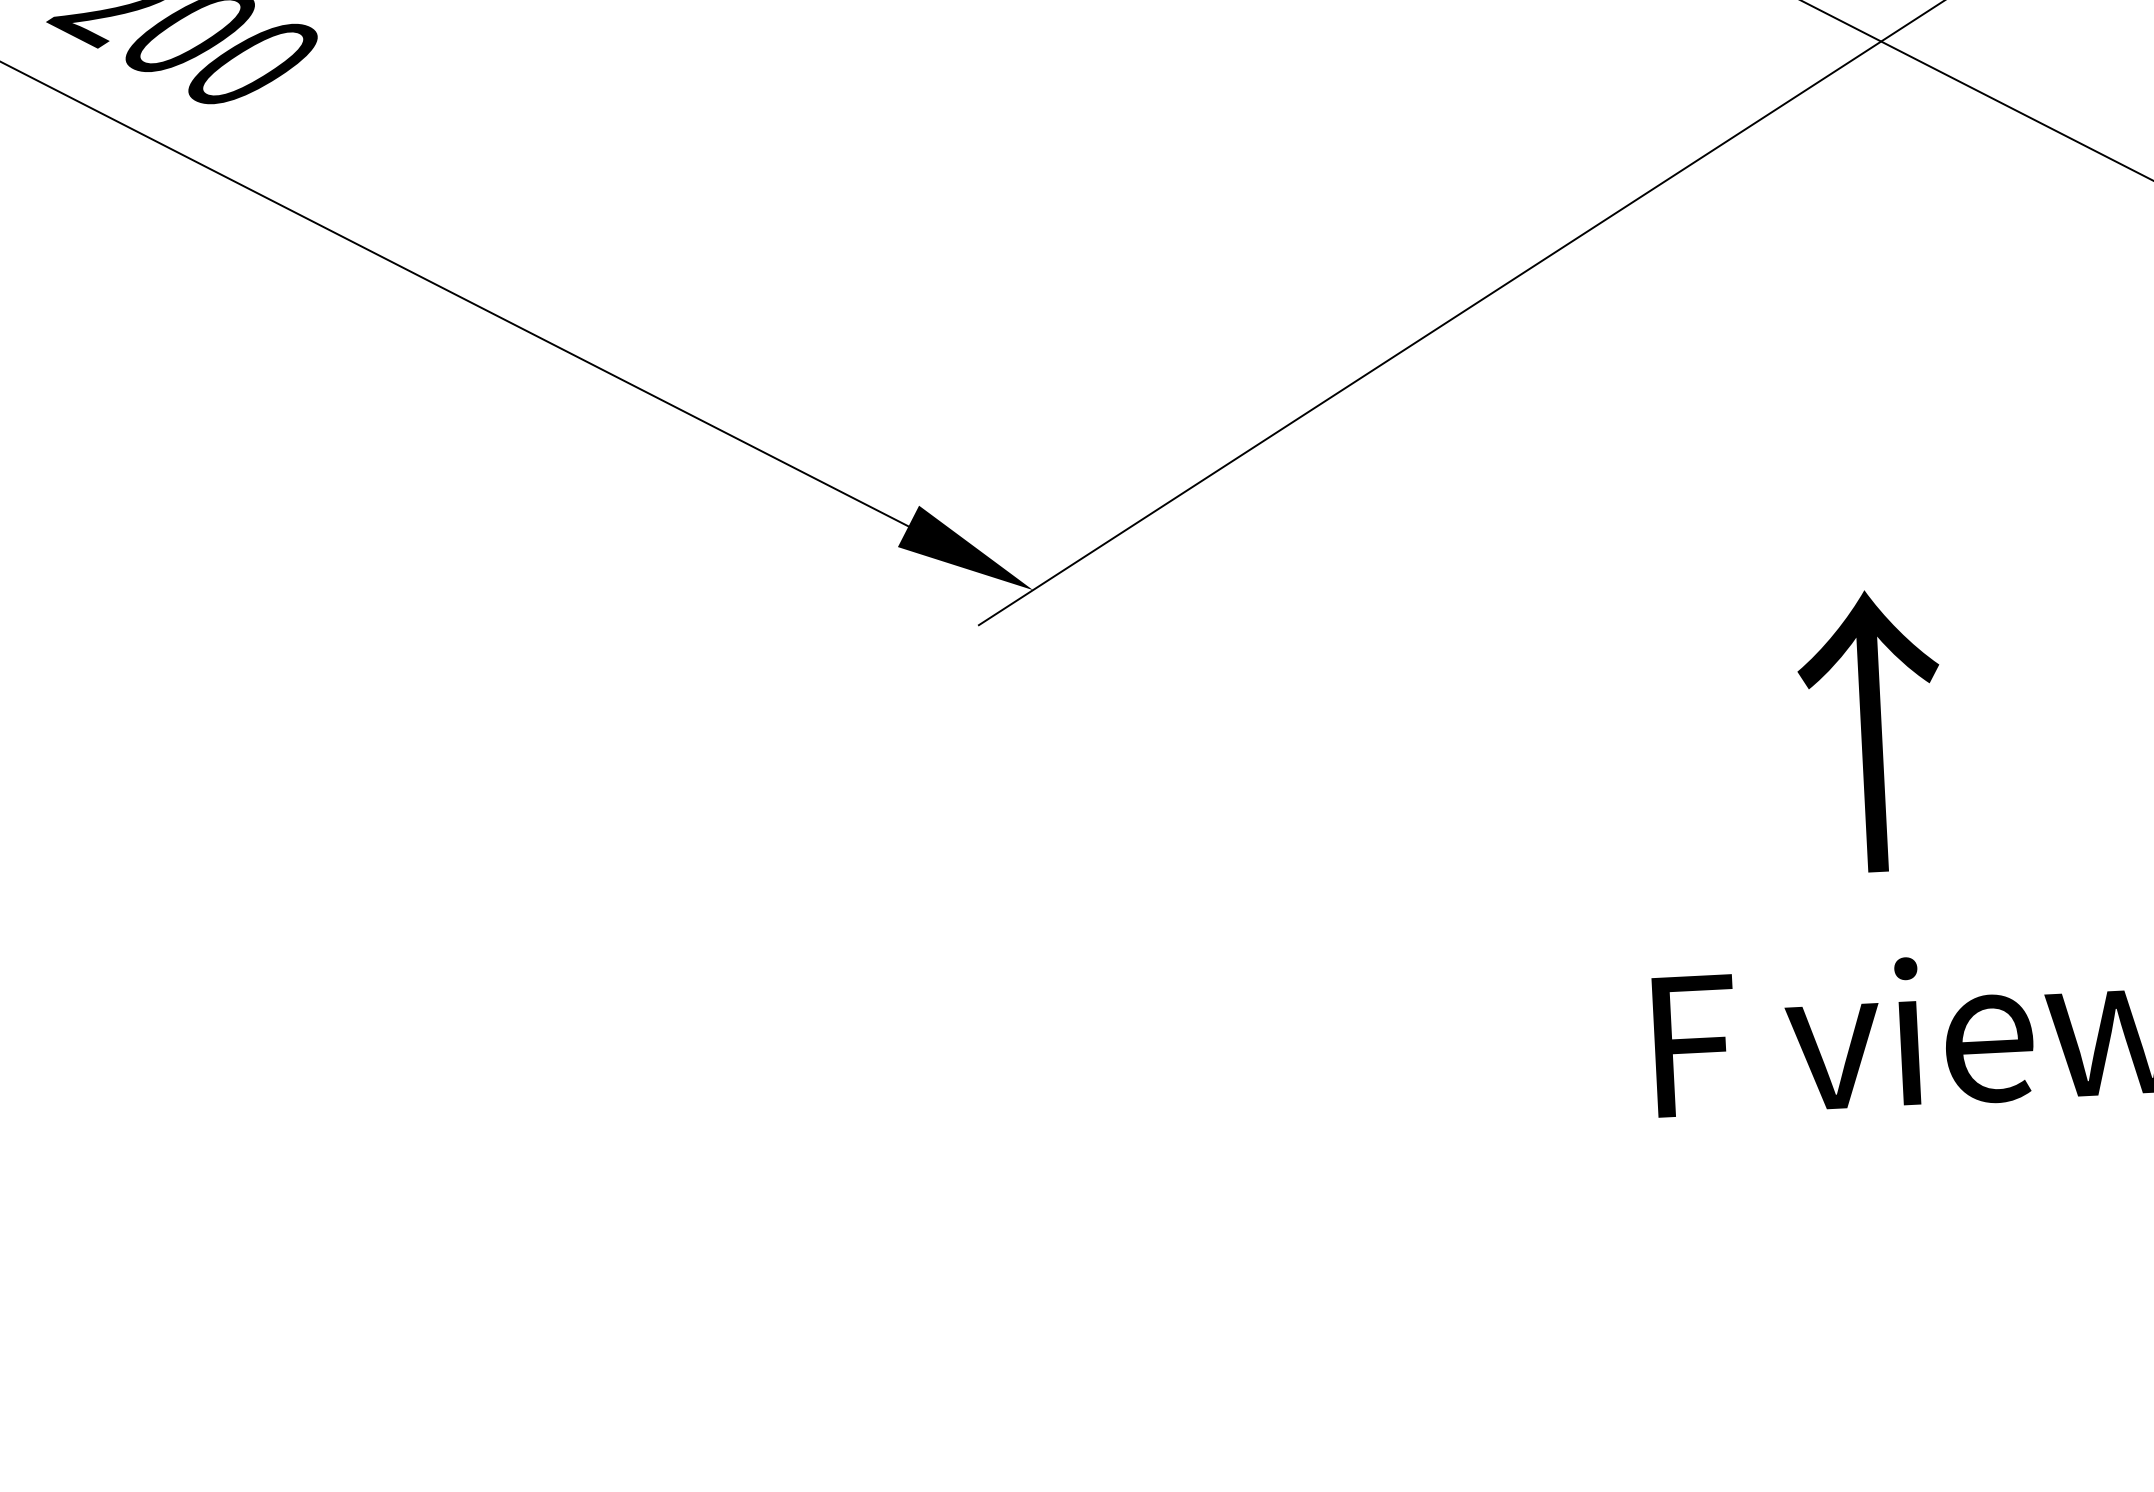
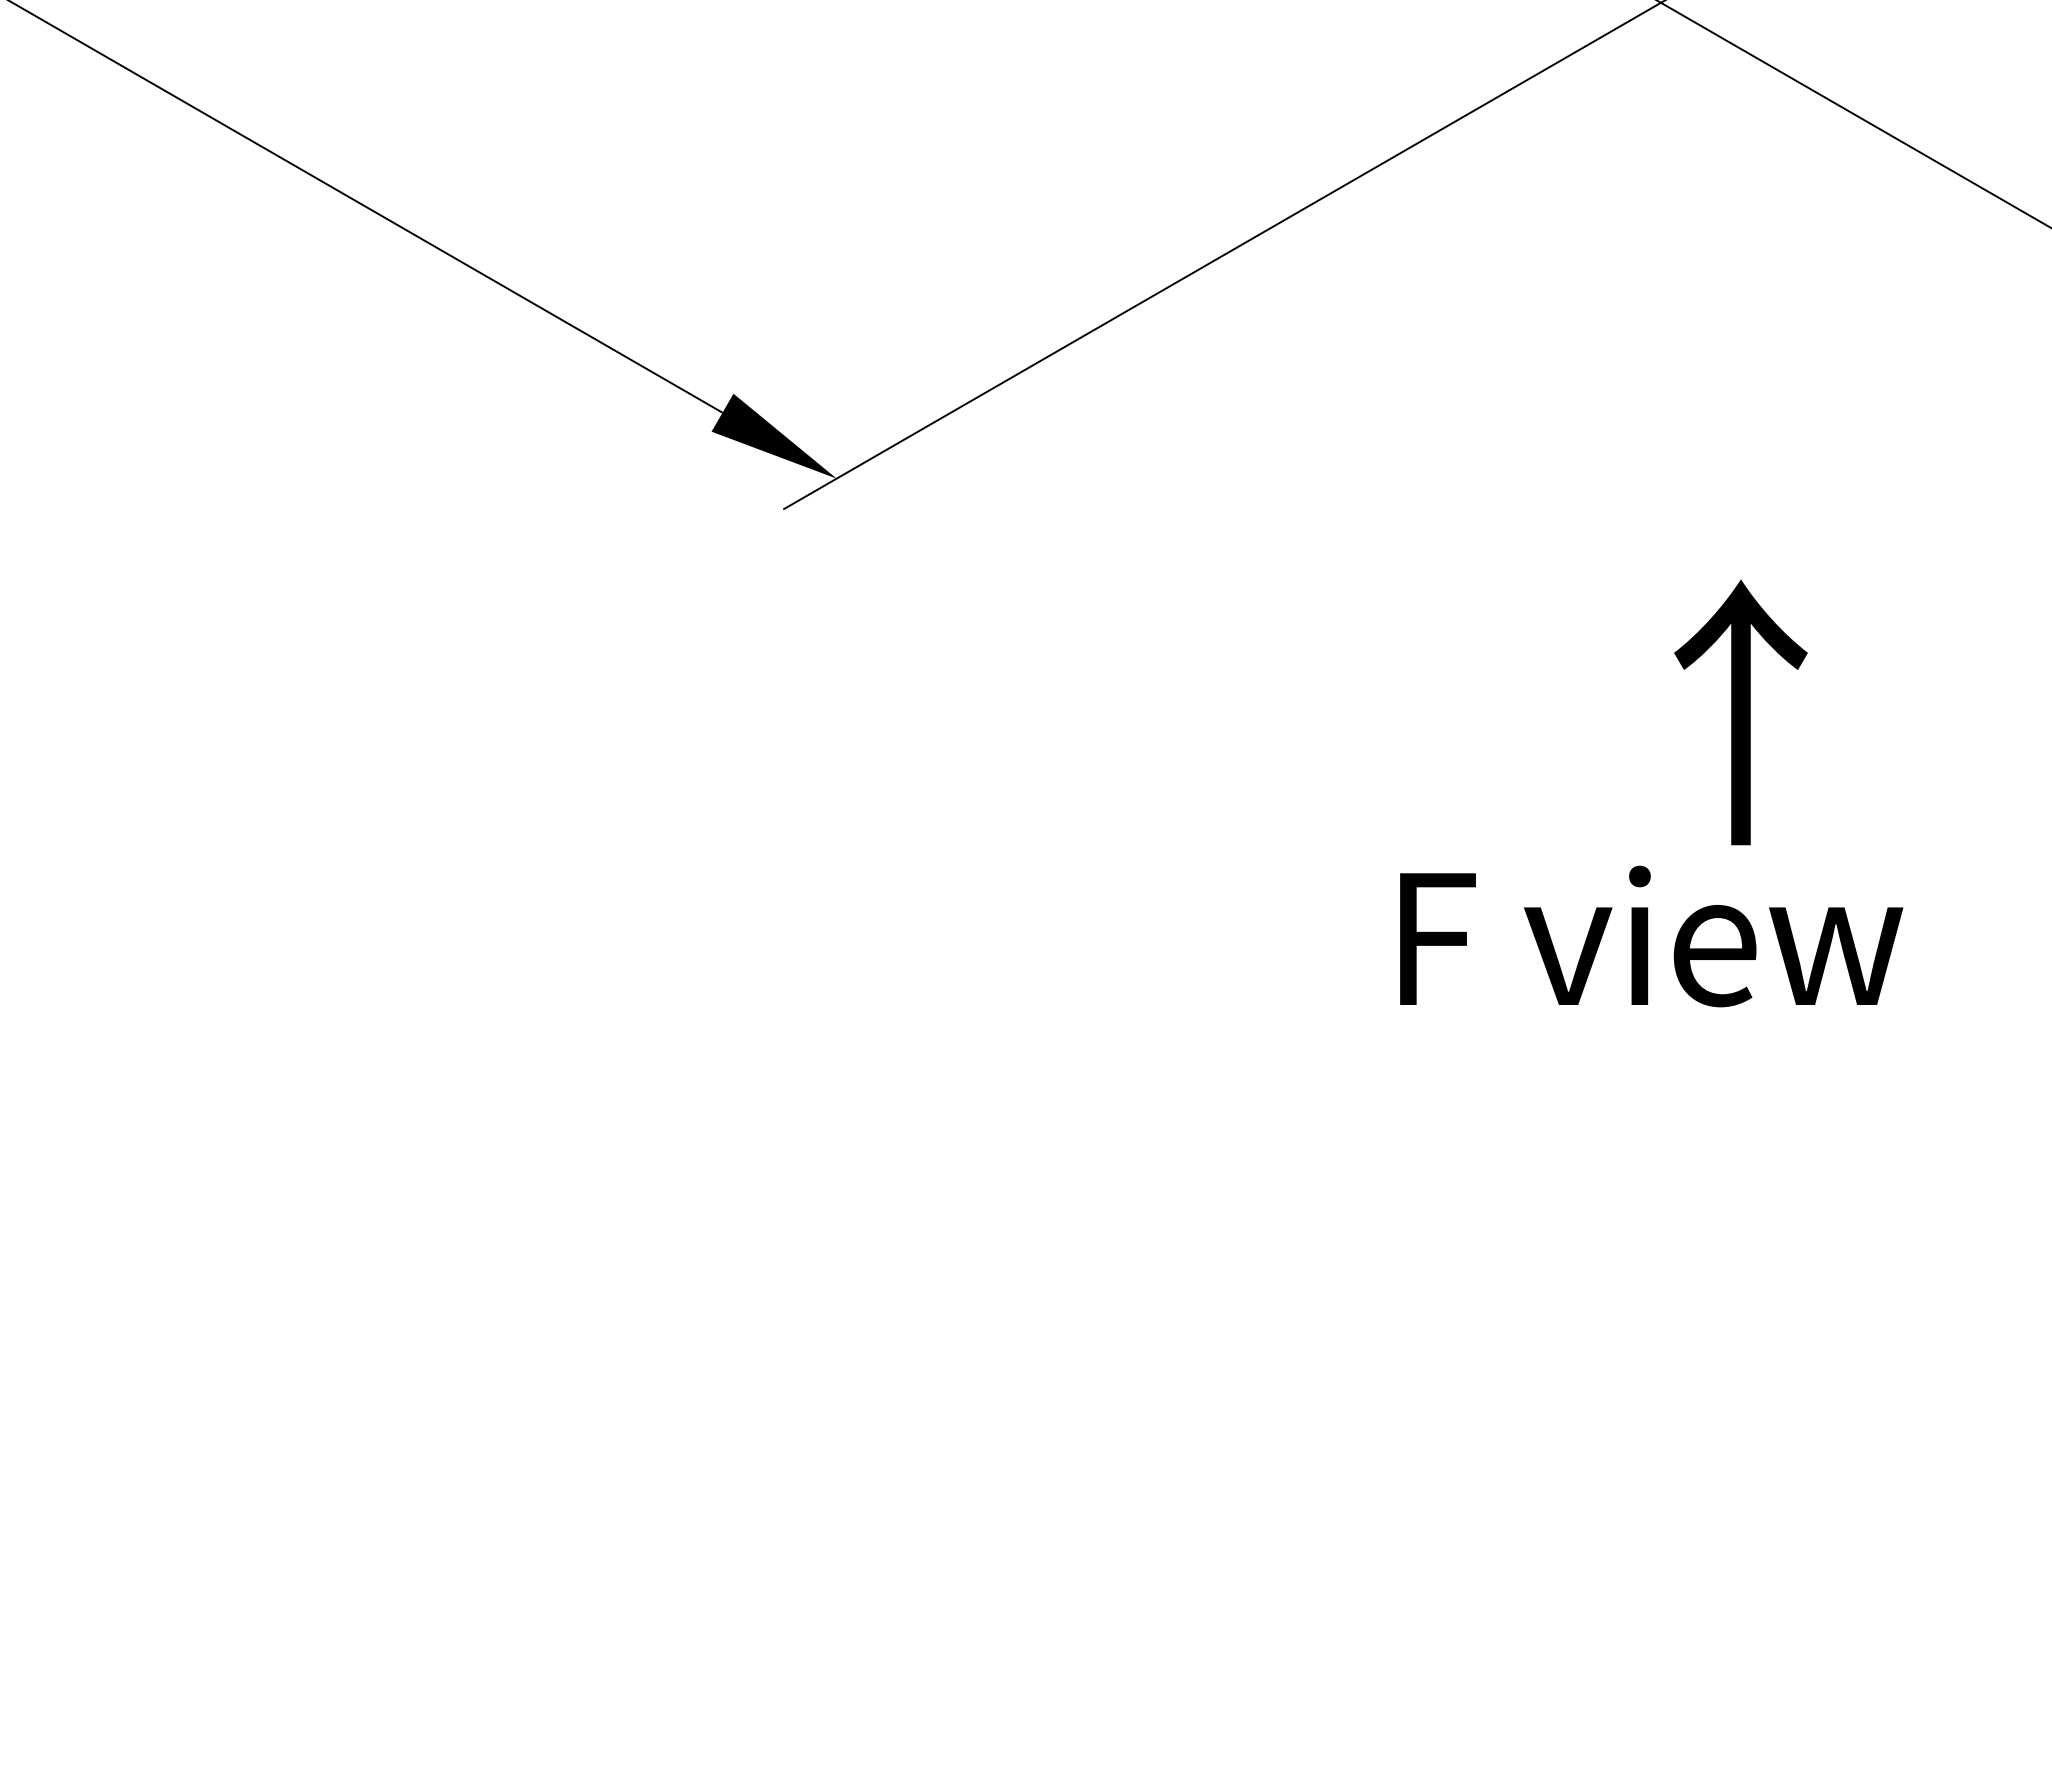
text: (1871, 731) -> (1740, 712), moved

